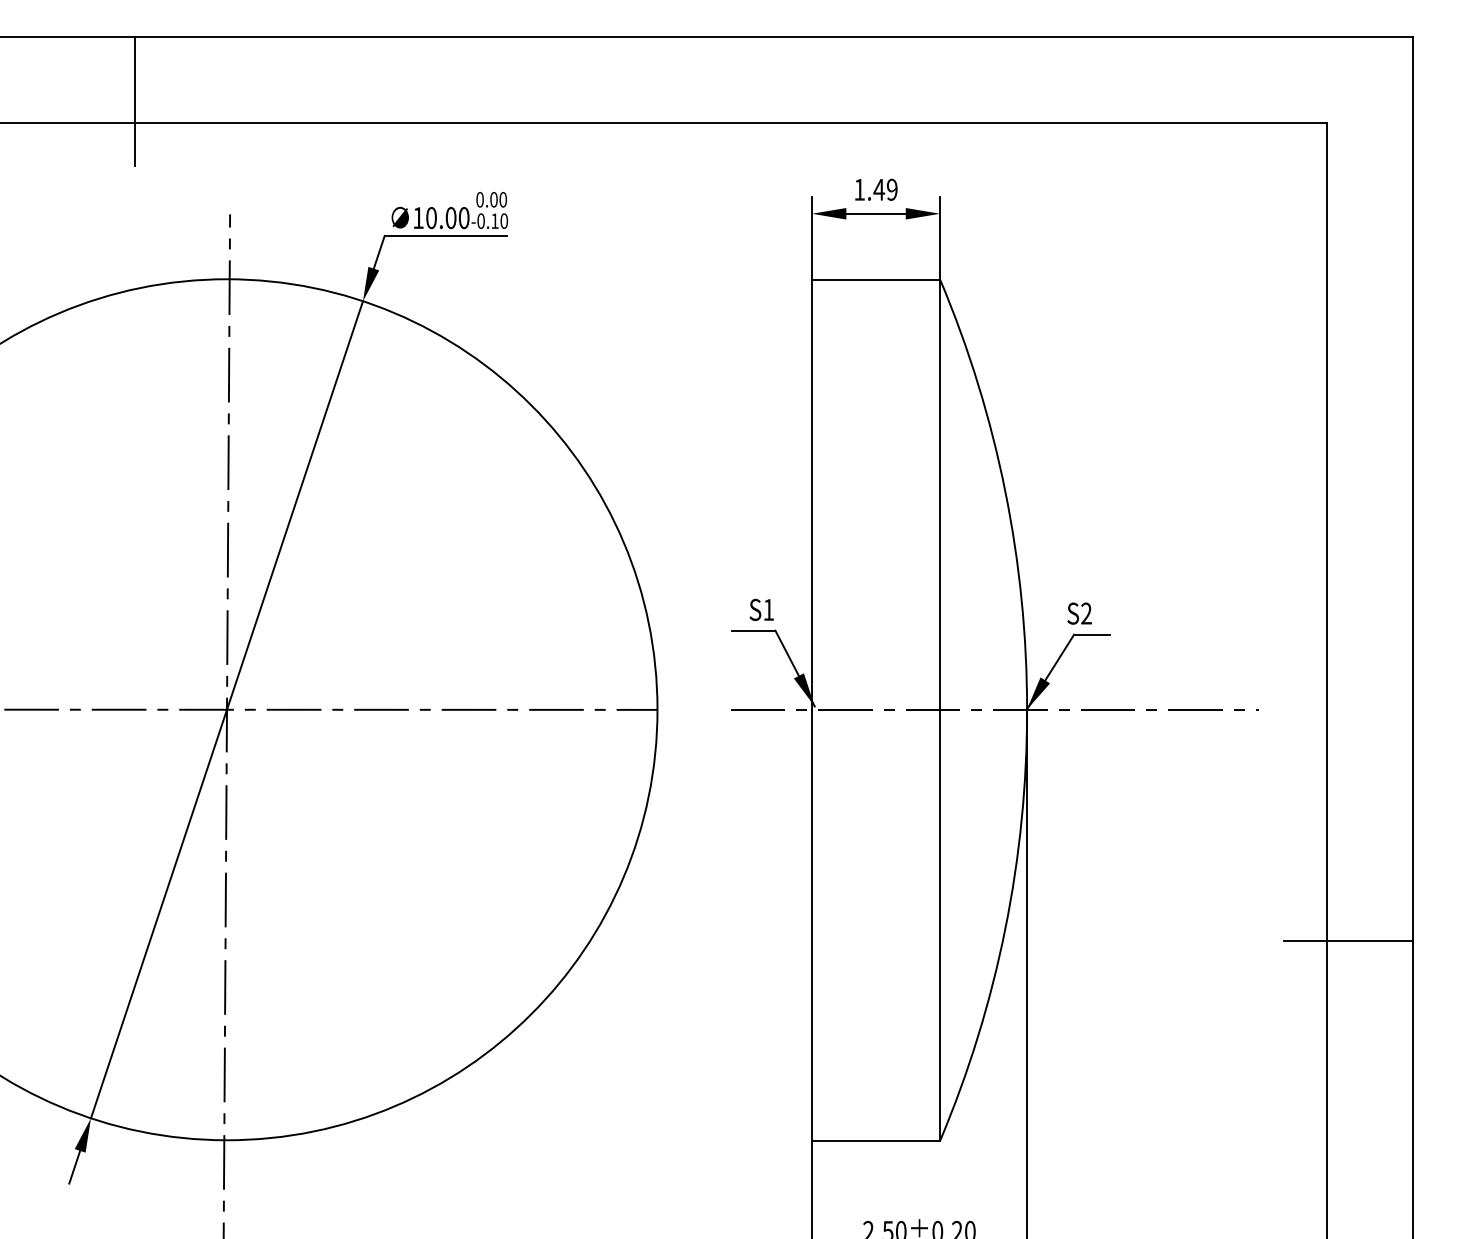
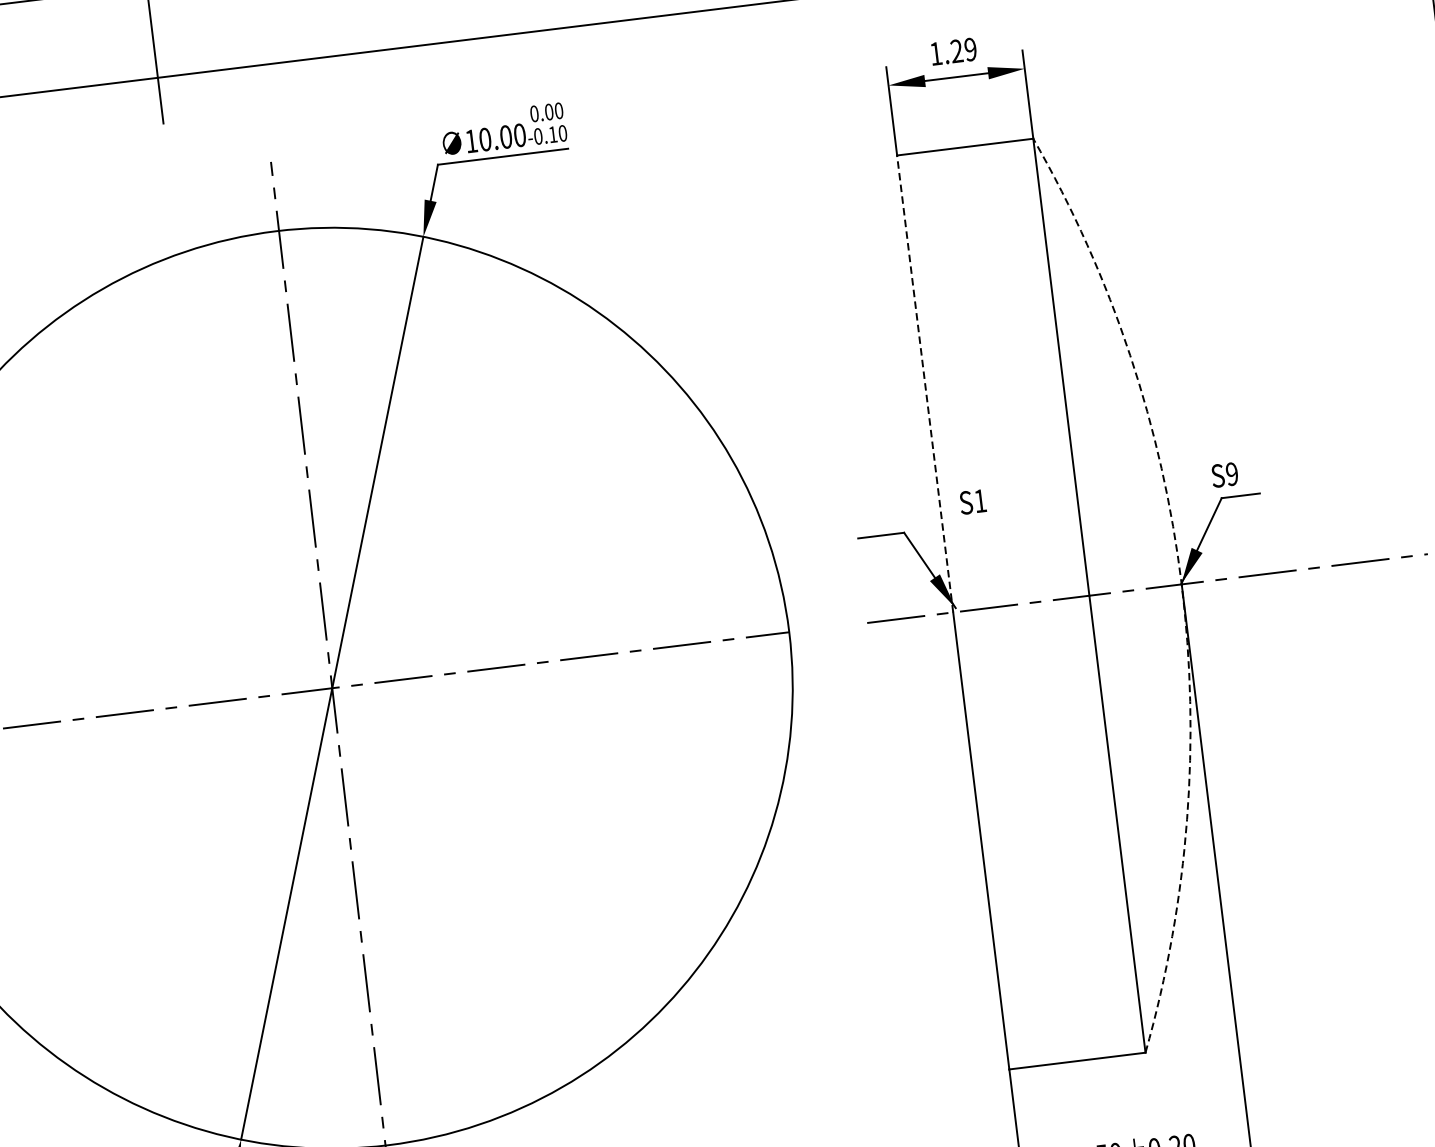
text: (879, 189) -> (957, 50), 1.49 -> 1.29
line: (811, 494) -> (924, 383), solid -> dashed
text: (761, 609) -> (972, 501), moved
text: (1086, 613) -> (1232, 474), S2 -> S9
arc: (1027, 710) -> (1182, 584), solid -> dashed

